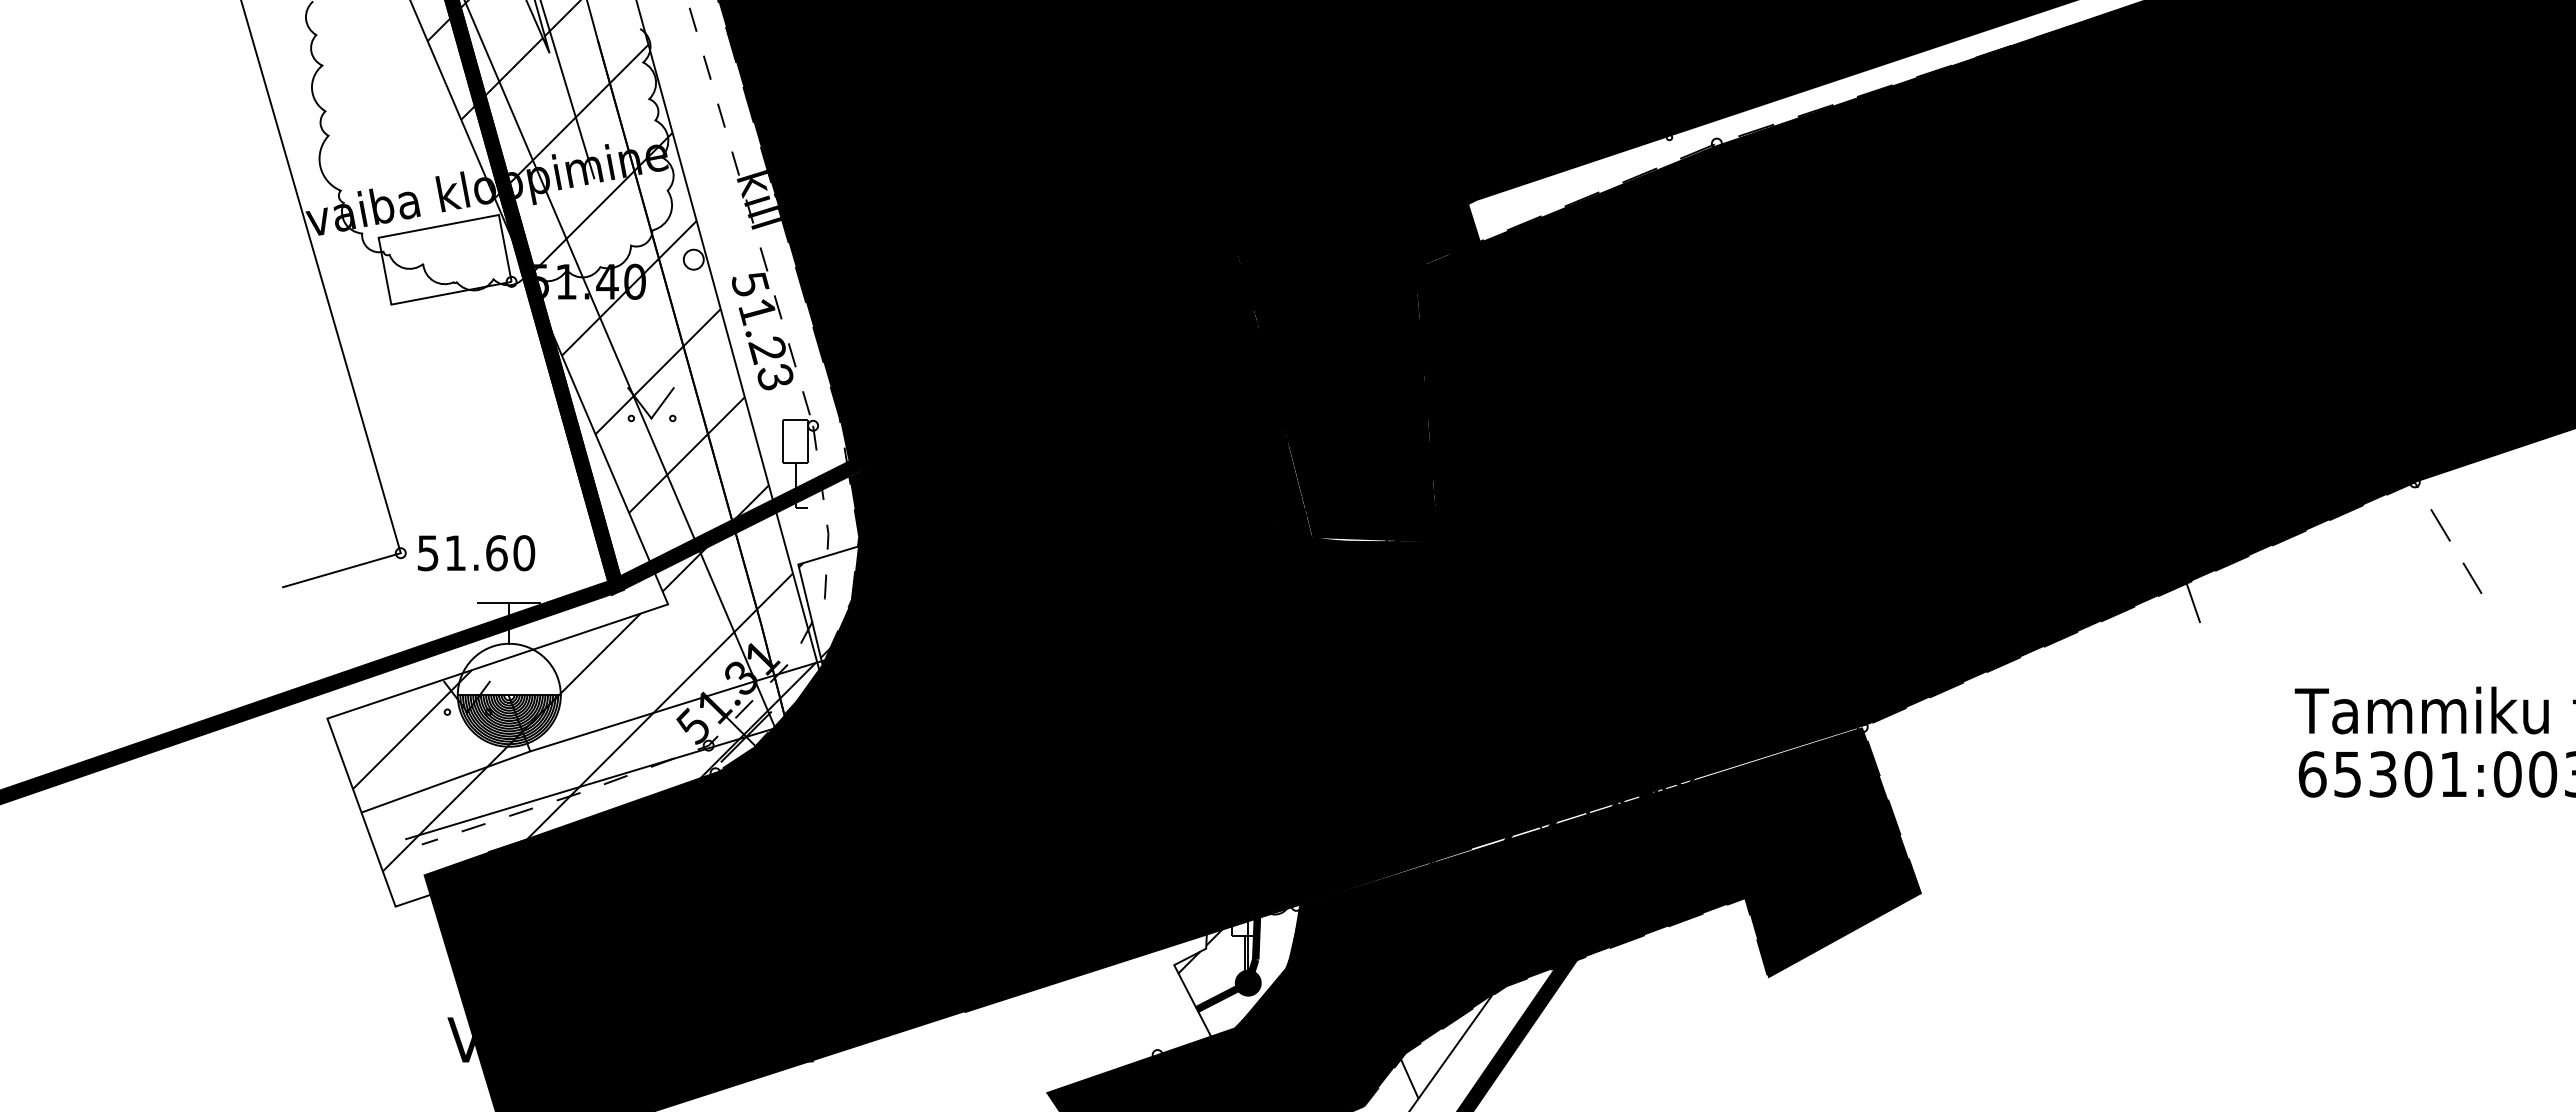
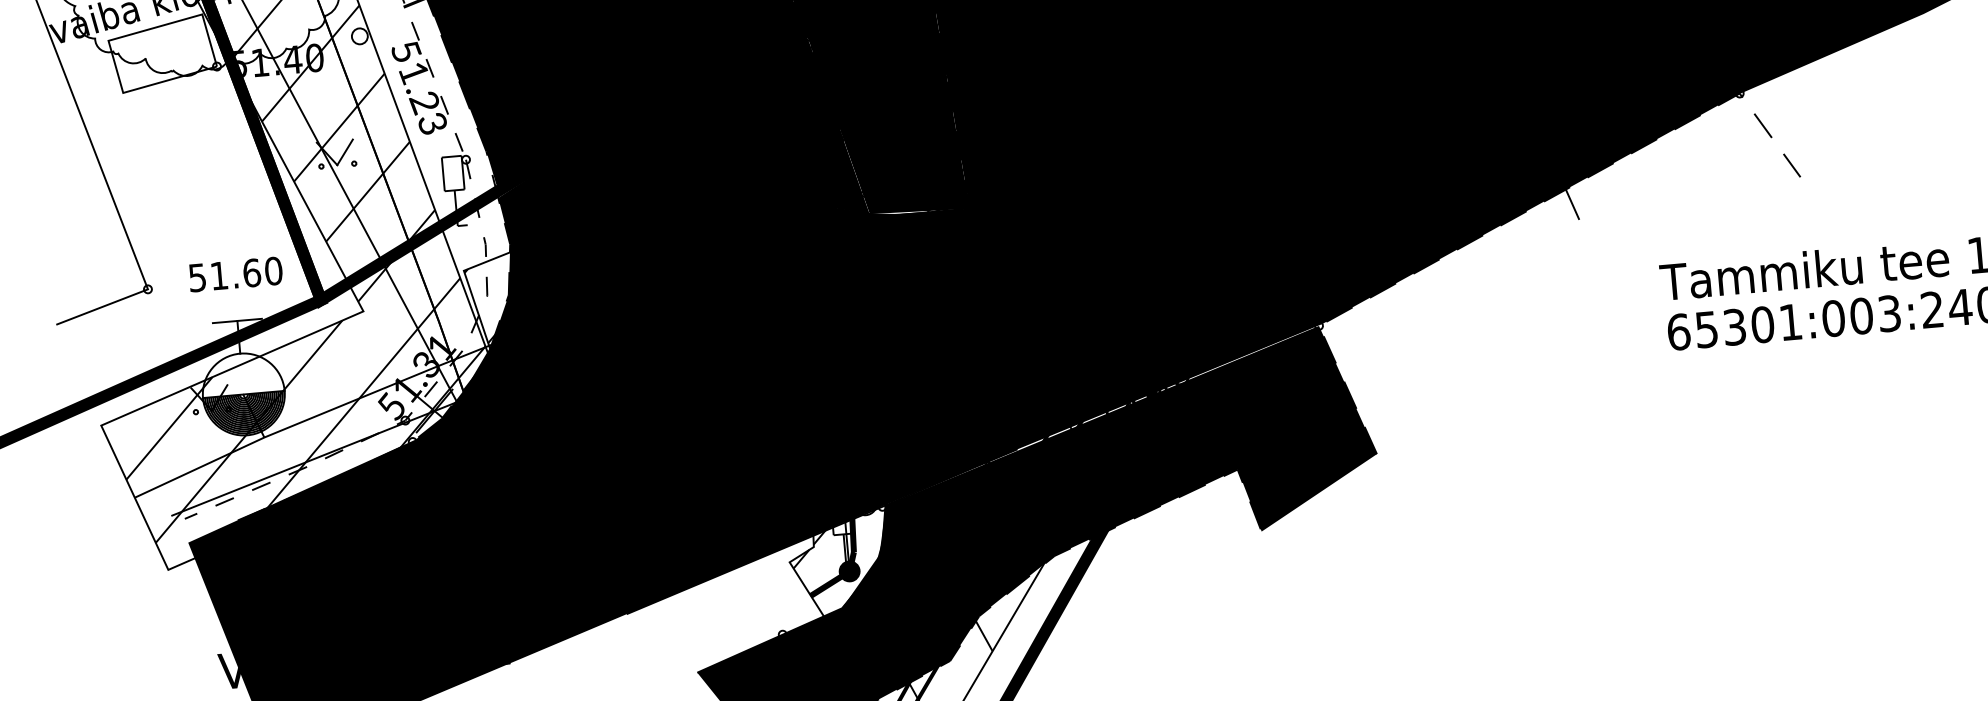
text: (476, 553) -> (235, 274), moved

